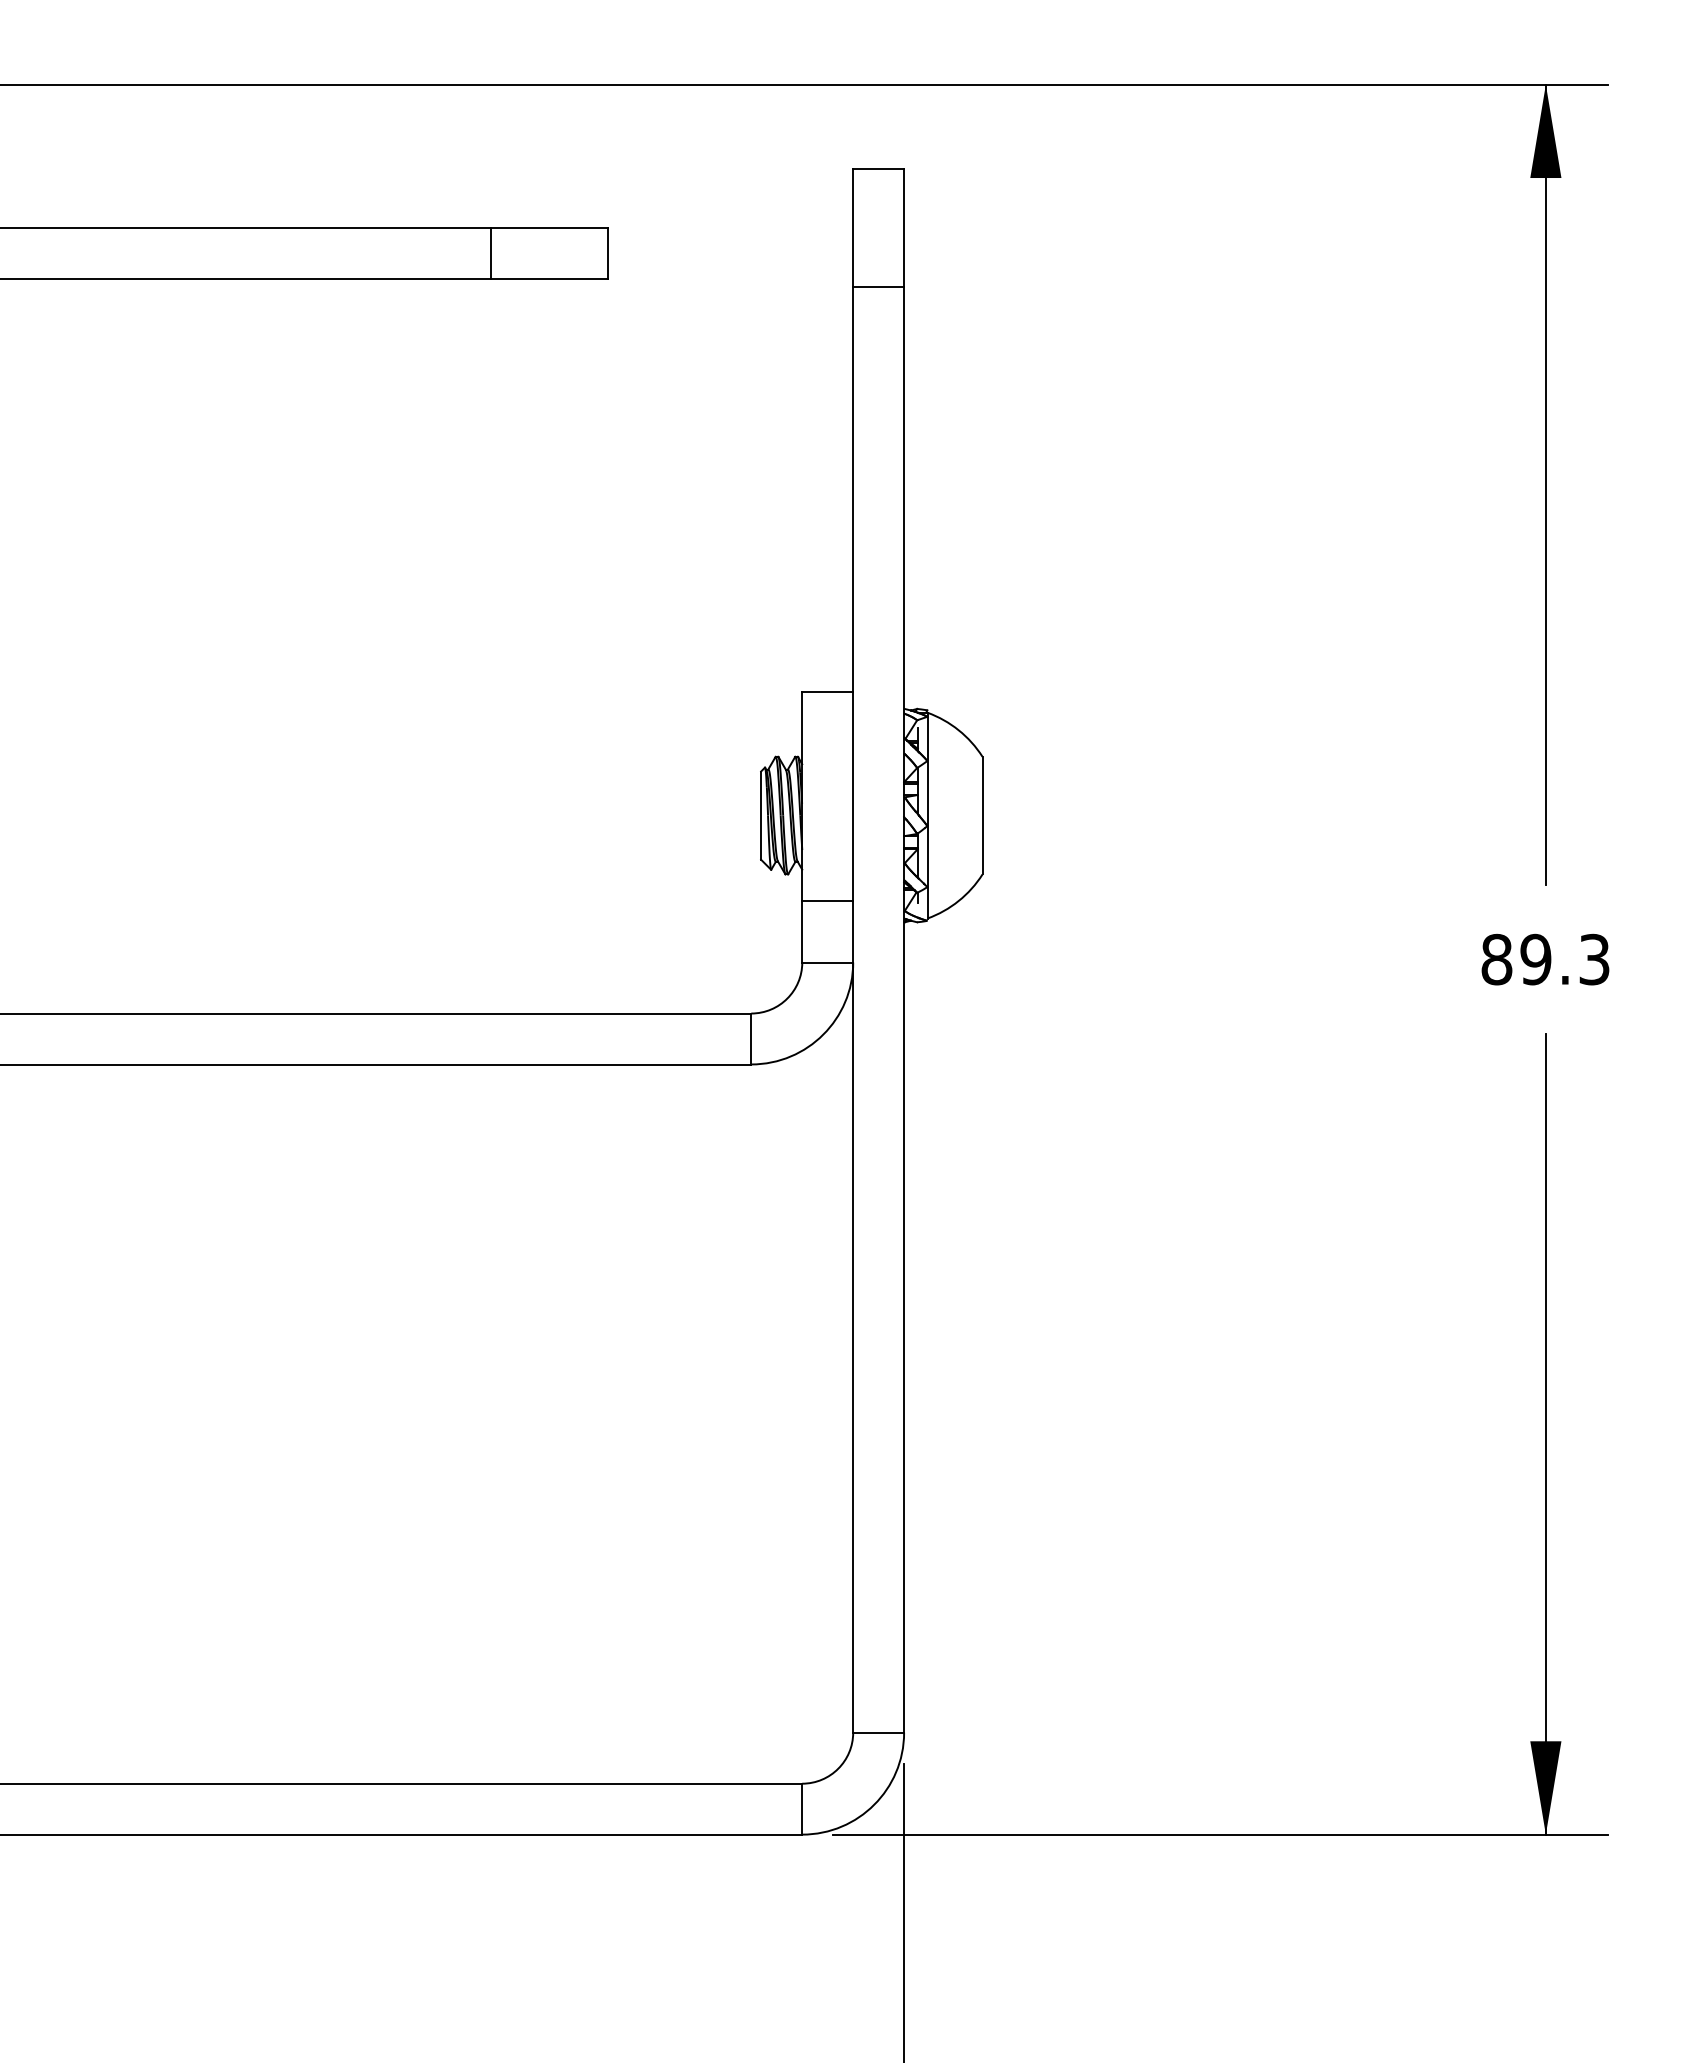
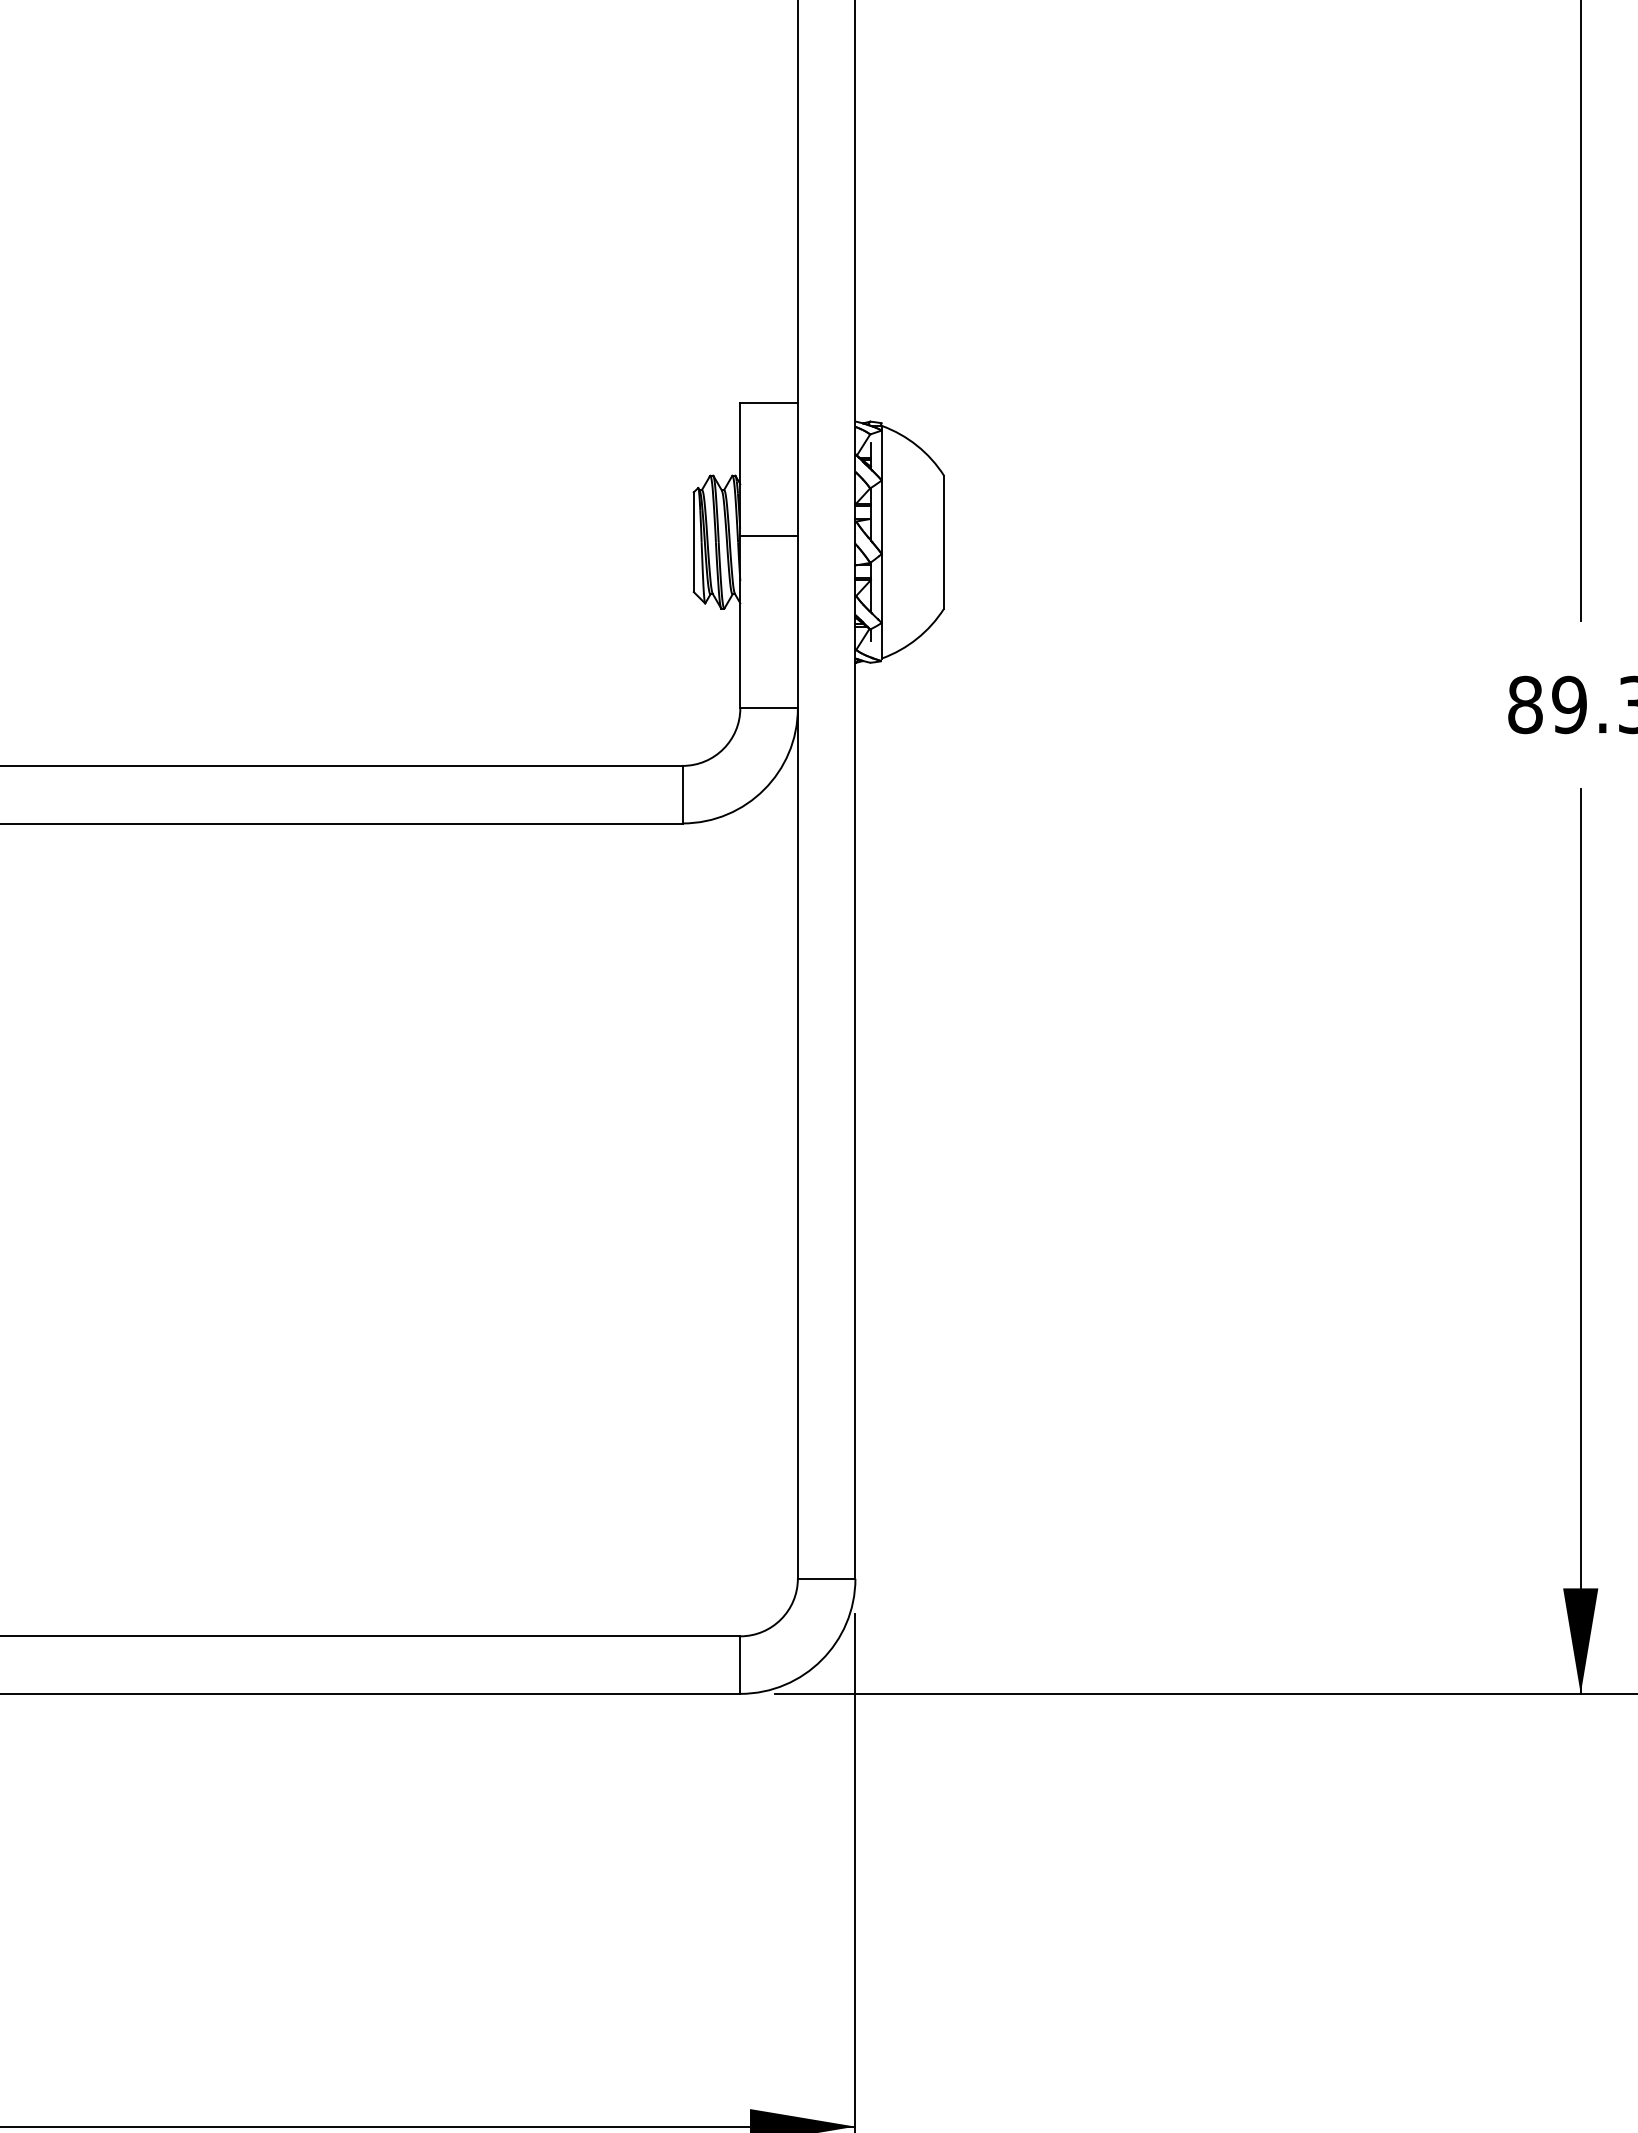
line: (827, 900) -> (768, 535), moved

